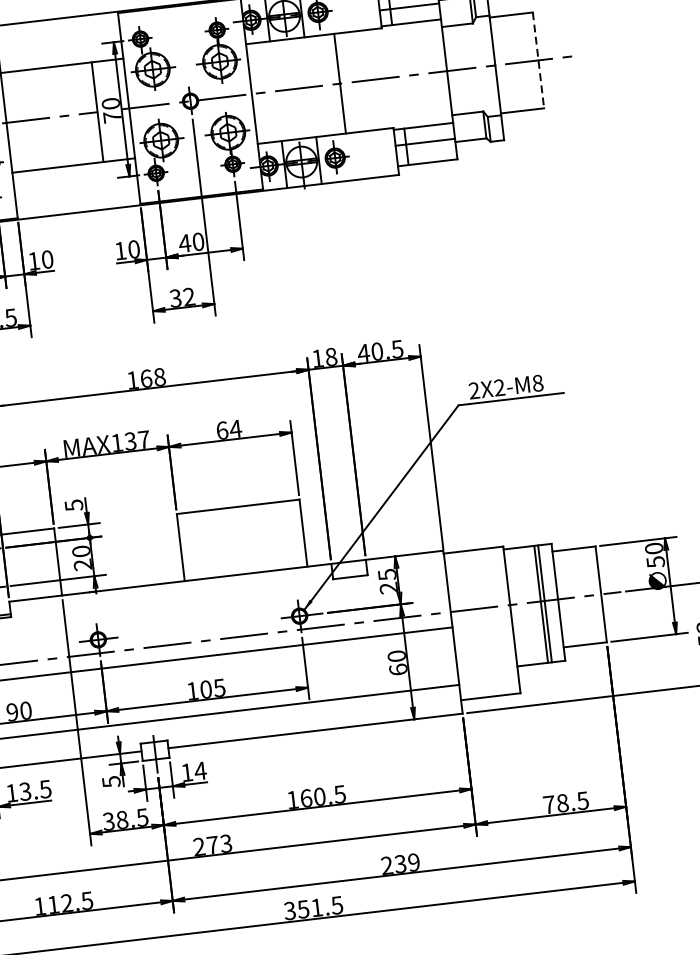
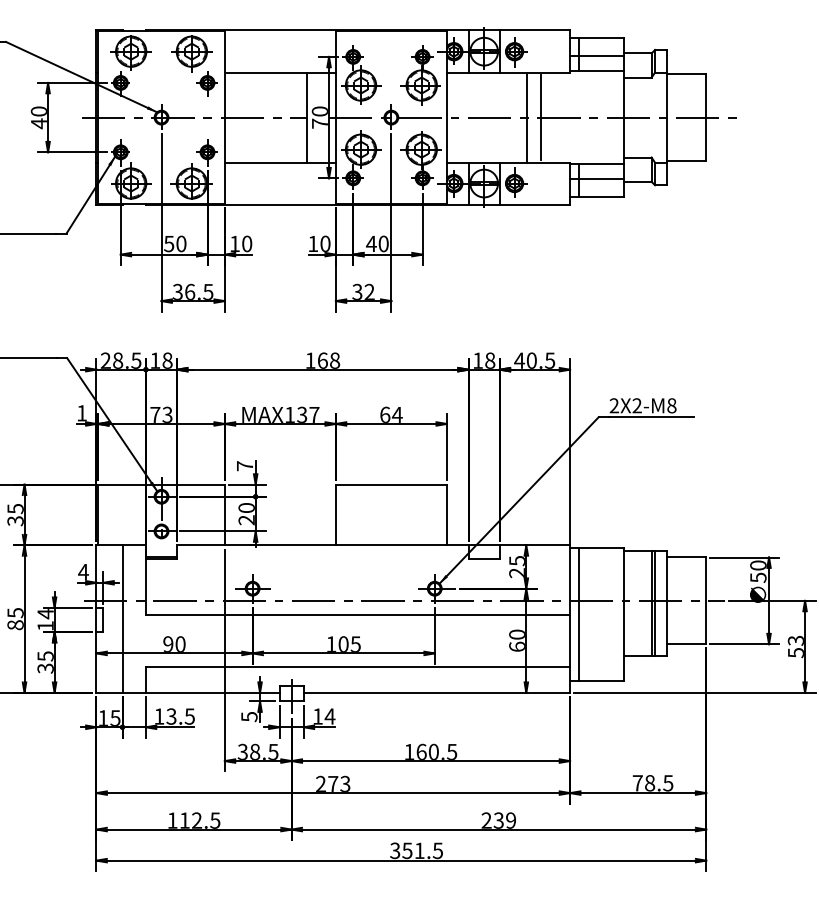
line: (538, 61) -> (706, 118), dashed -> solid
line: (355, 81) -> (540, 117), added
text: (74, 505) -> (245, 466), 5 -> 7
line: (462, 624) -> (579, 613), added

